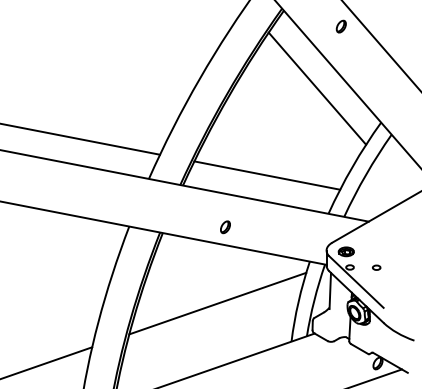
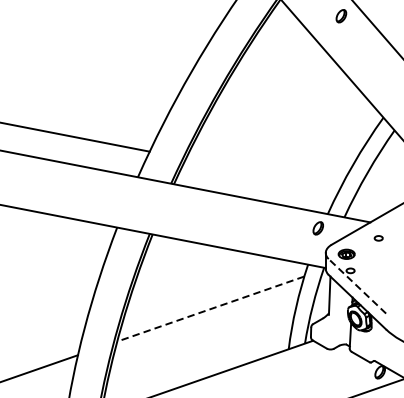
line: (317, 88) -> (316, 81), removed
line: (267, 175) -> (263, 173), removed
part: (225, 227) -> (318, 228), moved
part: (376, 267) -> (378, 238), moved
line: (356, 281) -> (357, 285), solid -> dashed
line: (217, 303) -> (210, 308), solid -> dashed

